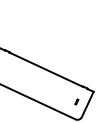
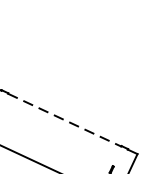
line: (46, 69) -> (65, 119), solid -> dashed

